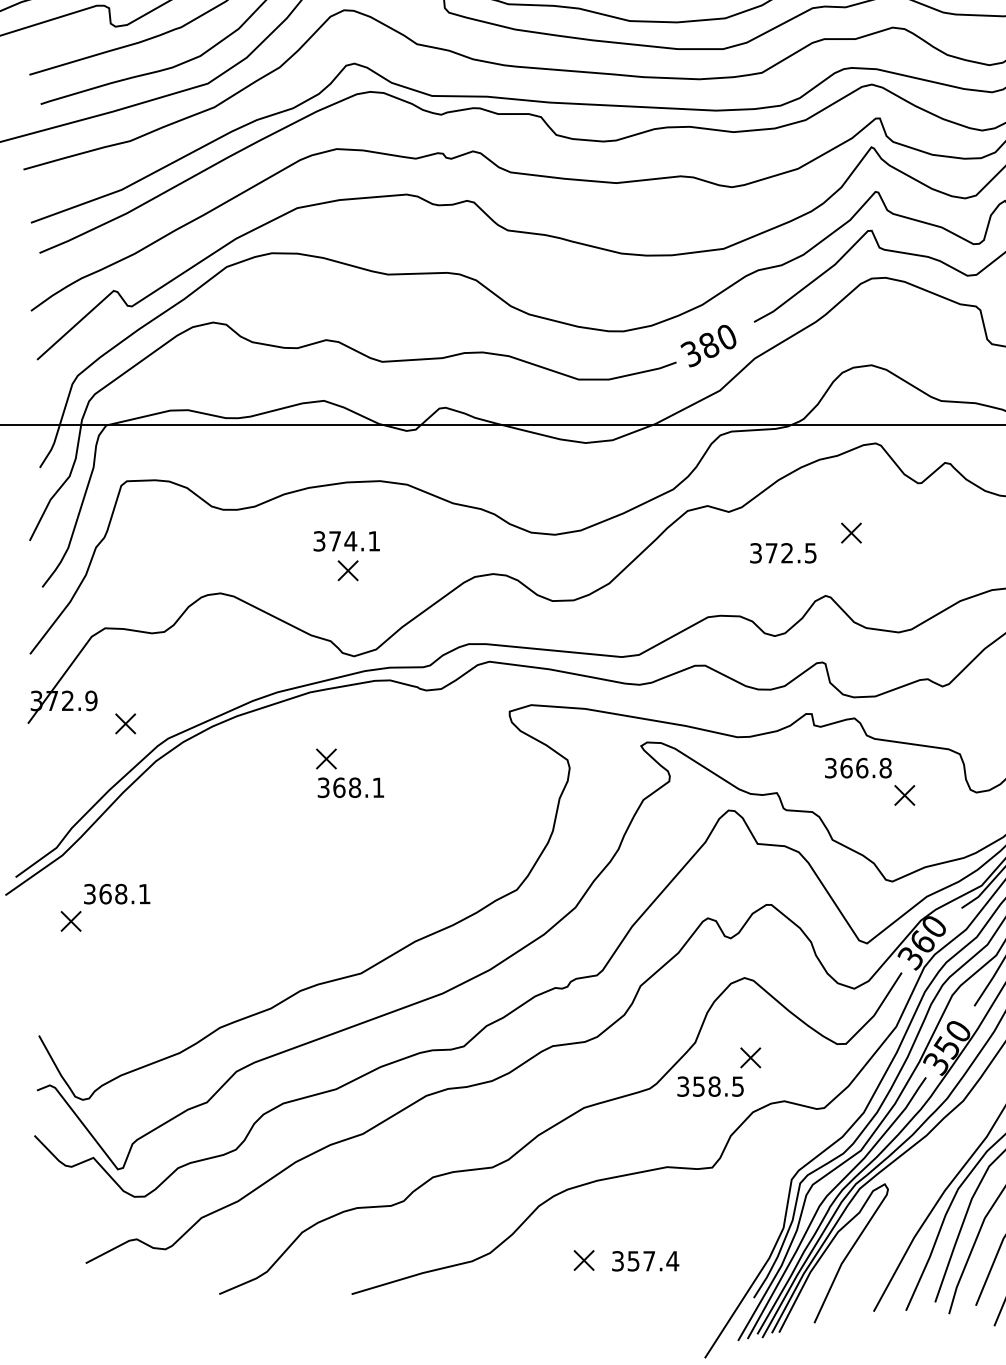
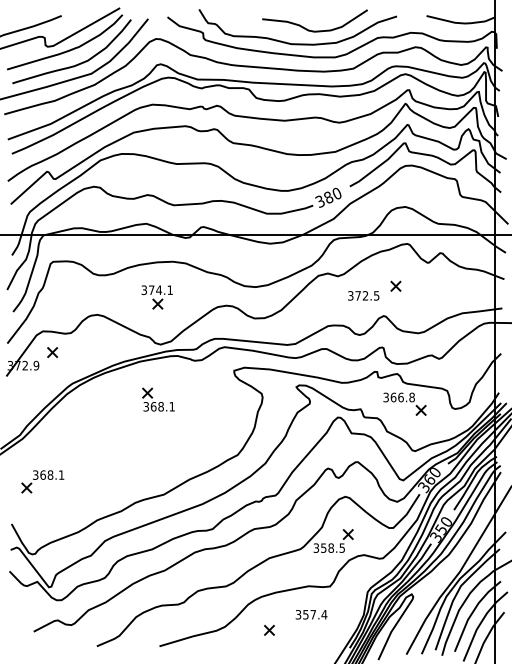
part: (125, 723) -> (52, 352), moved
part: (104, 907) -> (42, 481), moved
text: (645, 1260) -> (311, 614), moved

